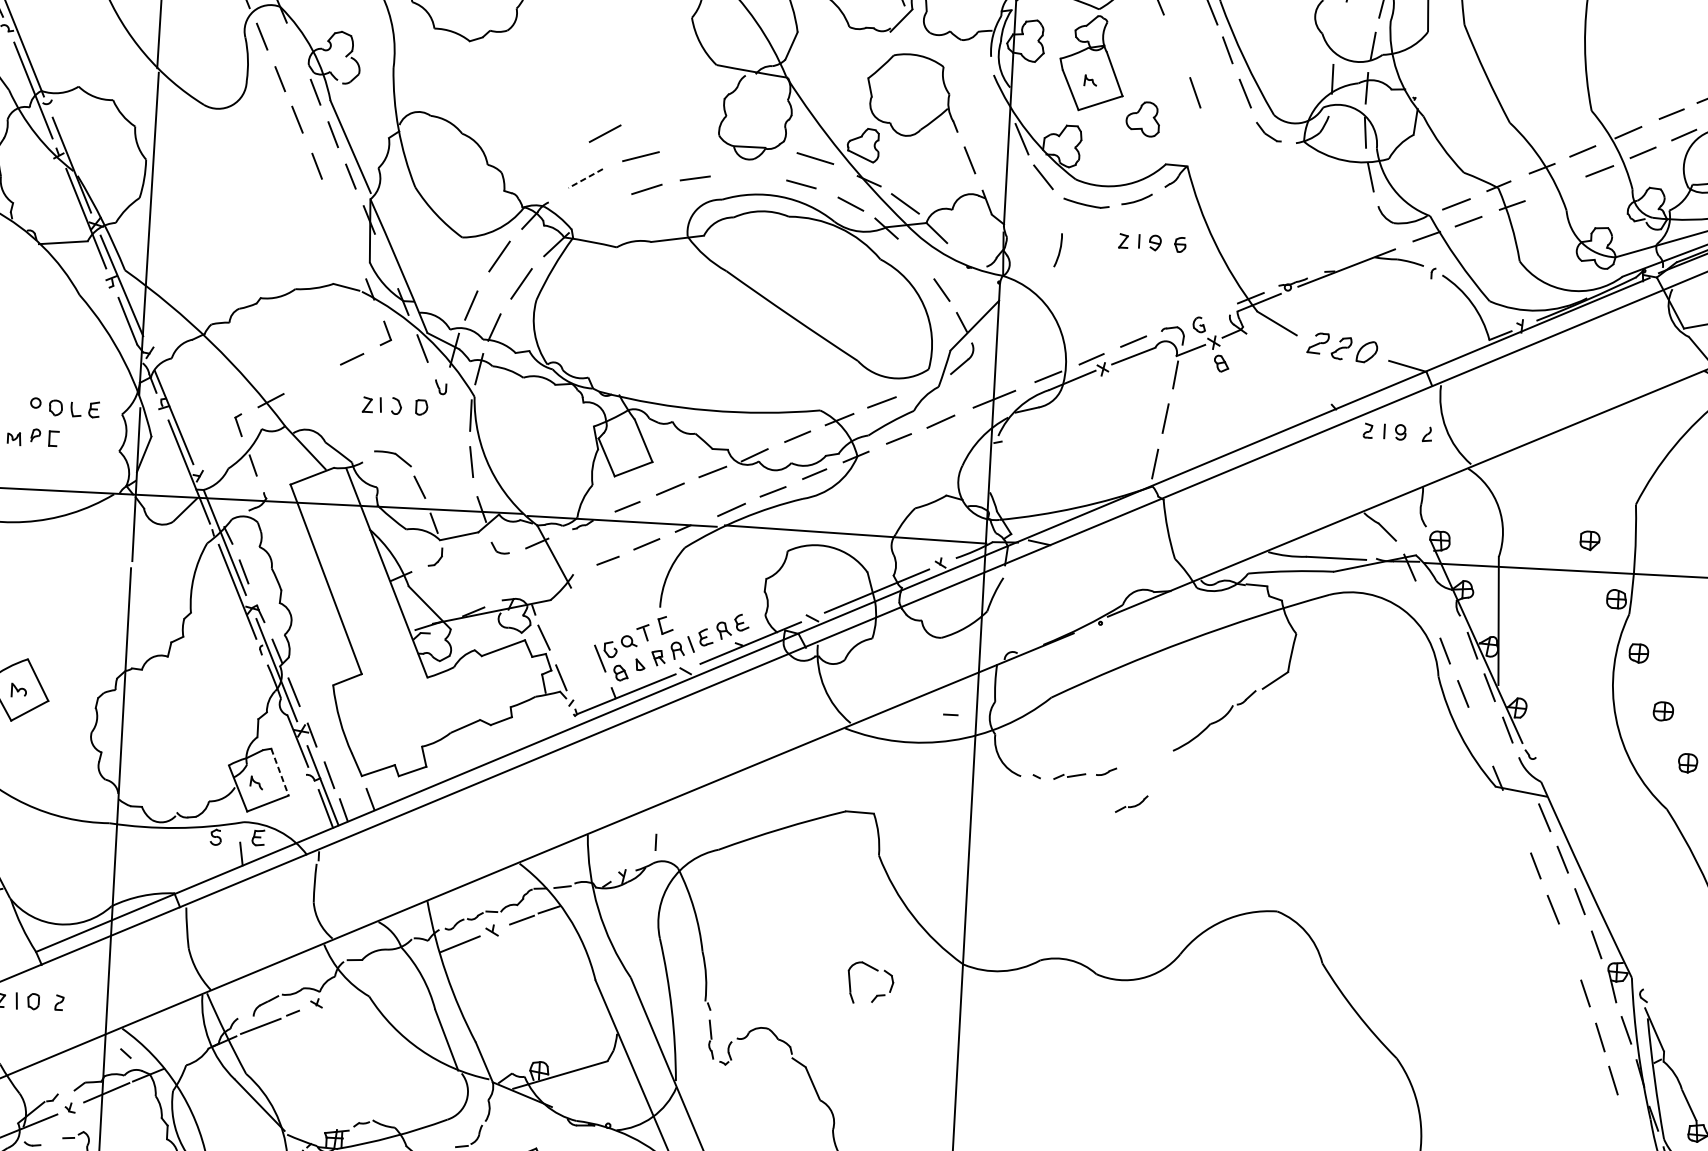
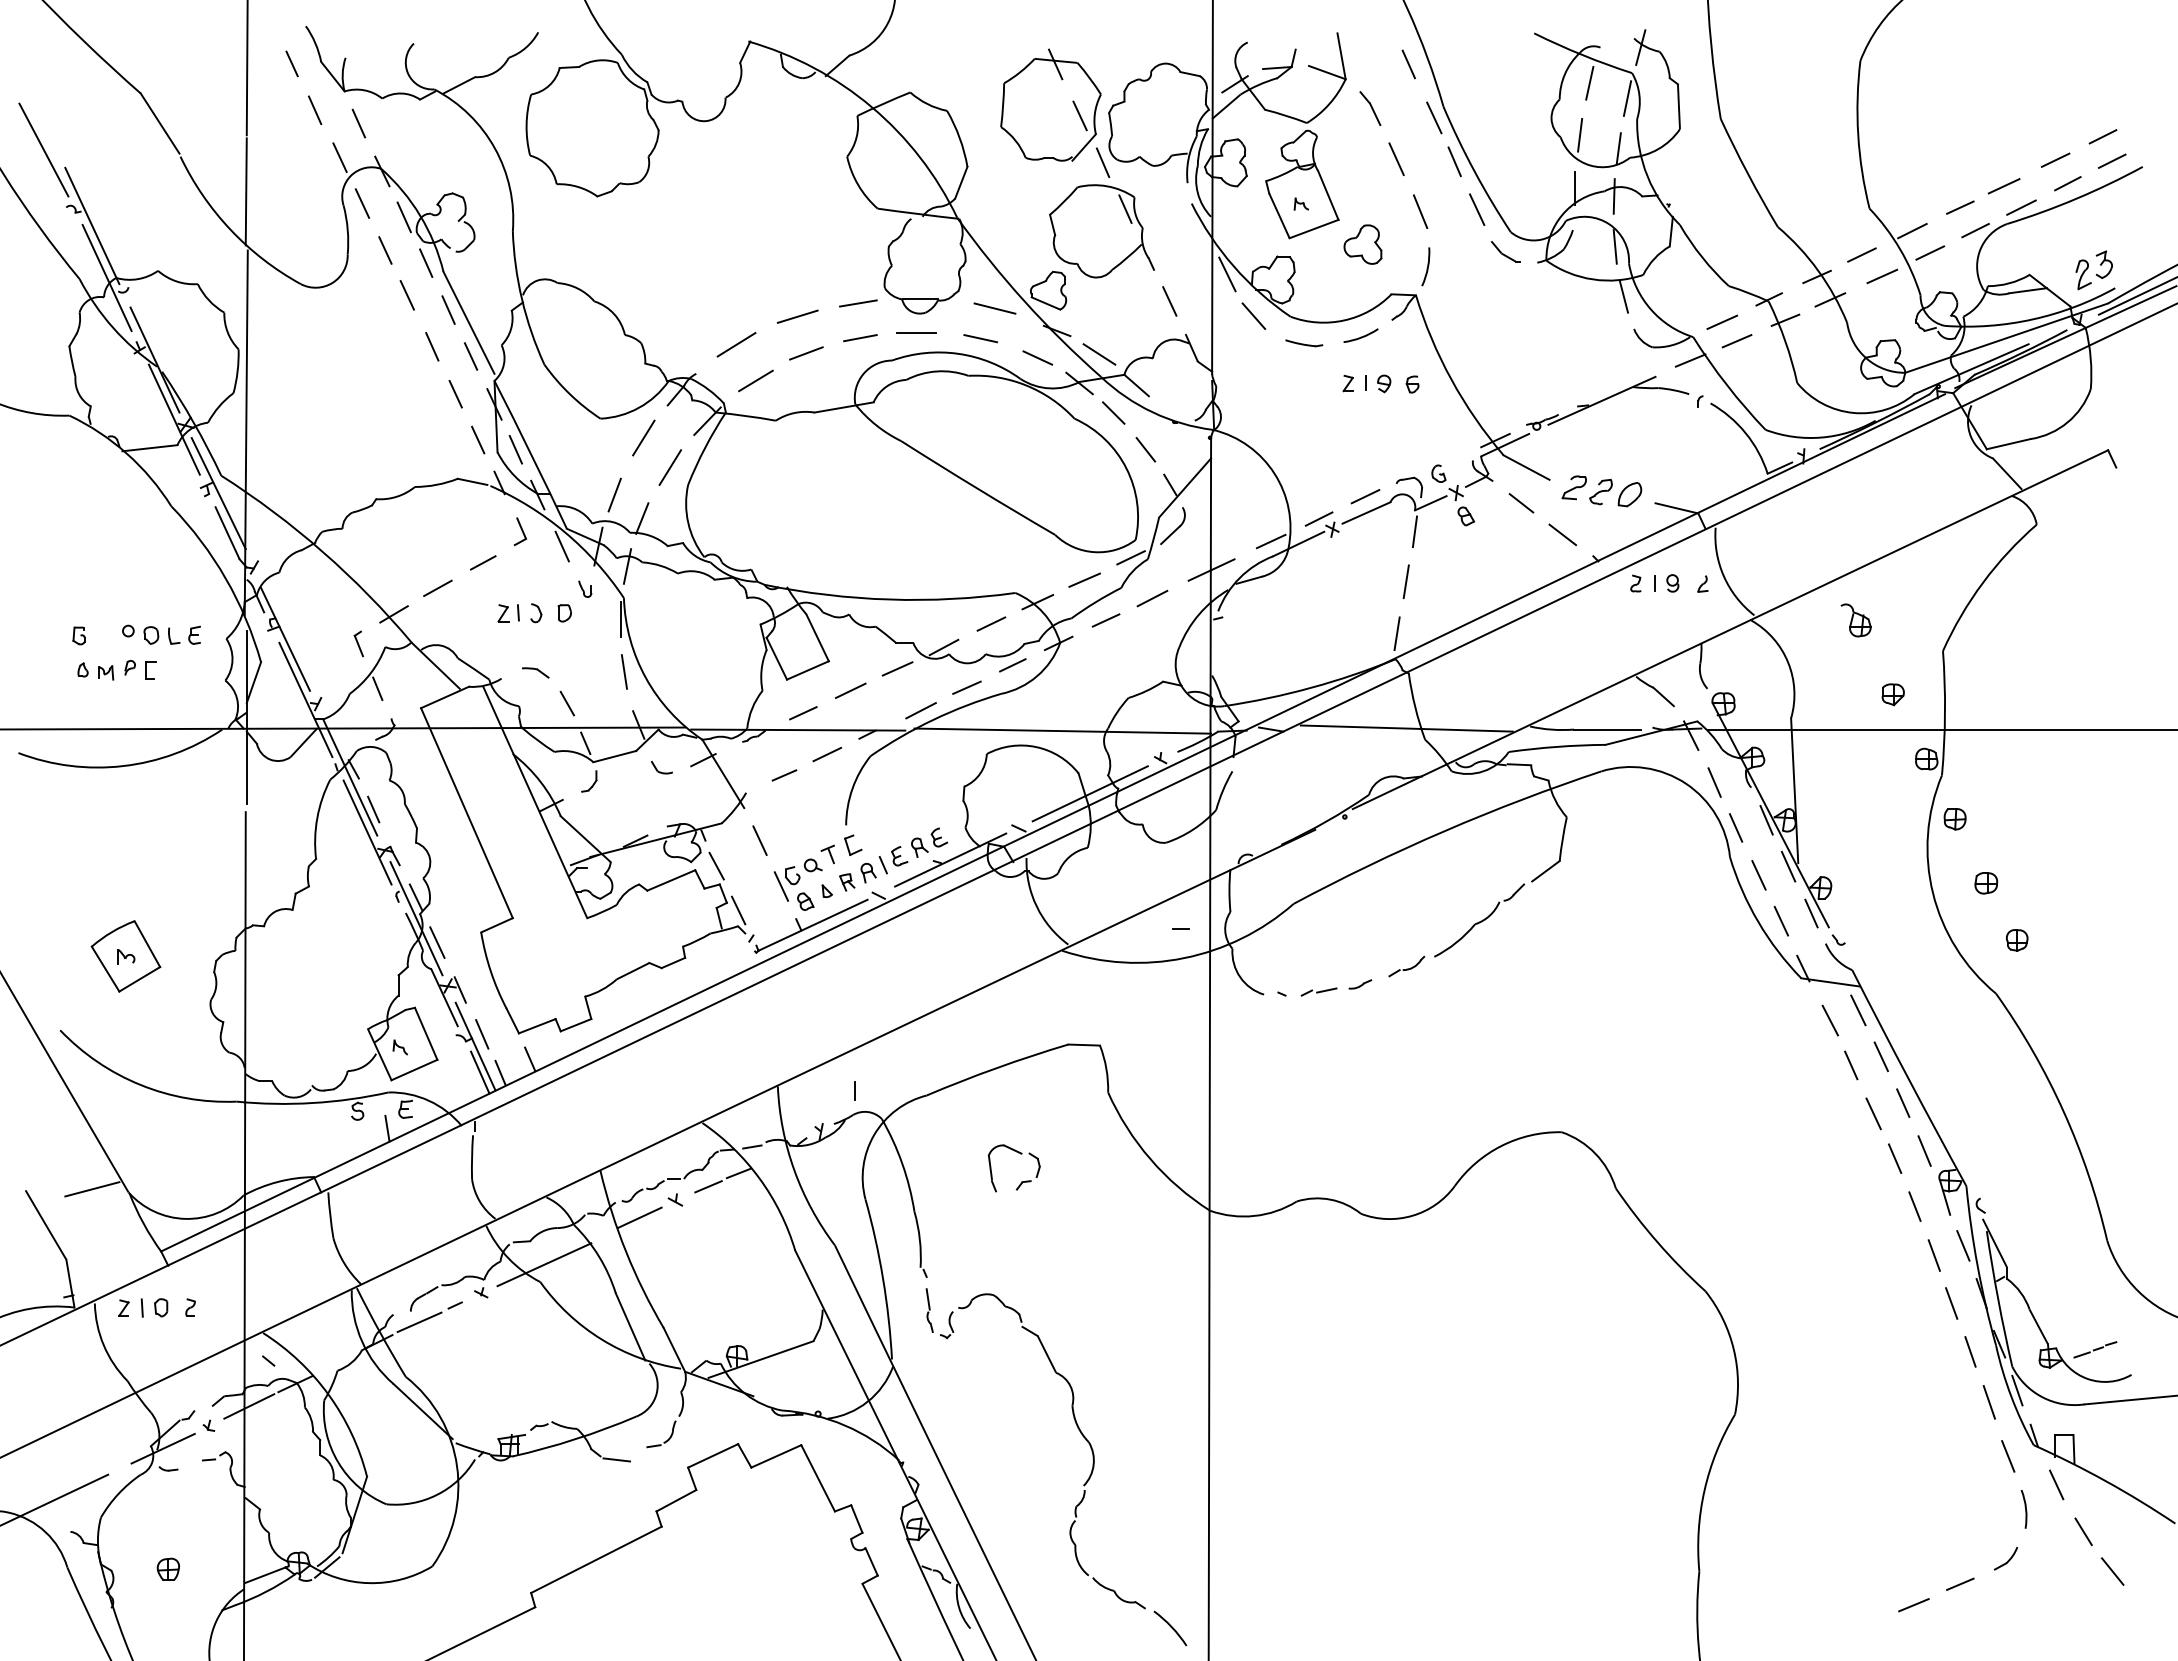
line: (1340, 32) -> (1580, 134), added
line: (916, 34) -> (1102, 162), added
line: (1176, 45) -> (1396, 159), added
line: (297, 50) -> (403, 217), added
line: (935, 76) -> (1125, 208), added
line: (604, 133) -> (755, 380), moved
line: (695, 147) -> (858, 303), added
line: (744, 176) -> (916, 333), added
line: (585, 179) -> (736, 345), dashed -> solid
line: (1552, 189) -> (1830, 299), added
part: (1086, 203) -> (1304, 343), size x0.71
line: (335, 208) -> (455, 393), added
line: (353, 250) -> (478, 439), added
arc: (1059, 250) -> (1427, 266), moved
line: (915, 255) -> (1113, 412), added
line: (385, 260) -> (515, 449), added
line: (1270, 354) -> (1521, 503), added
line: (310, 379) -> (437, 588), added
line: (923, 384) -> (1130, 557), added
line: (1305, 384) -> (1562, 534), added
part: (393, 458) -> (535, 672), size x0.62
part: (1560, 473) -> (1855, 620), added
line: (1159, 548) -> (1406, 728), added
line: (1428, 609) -> (1714, 782), added
line: (583, 617) -> (759, 840), added
line: (1481, 734) -> (1781, 920), added
line: (280, 772) -> (426, 1034), dashed -> solid
part: (1131, 804) -> (1406, 966), moved
line: (1519, 825) -> (1830, 1020), added
line: (1569, 950) -> (1894, 1158), added
line: (373, 981) -> (544, 1264), added
part: (876, 995) -> (1021, 1181), moved
line: (1627, 1123) -> (1970, 1351), added

